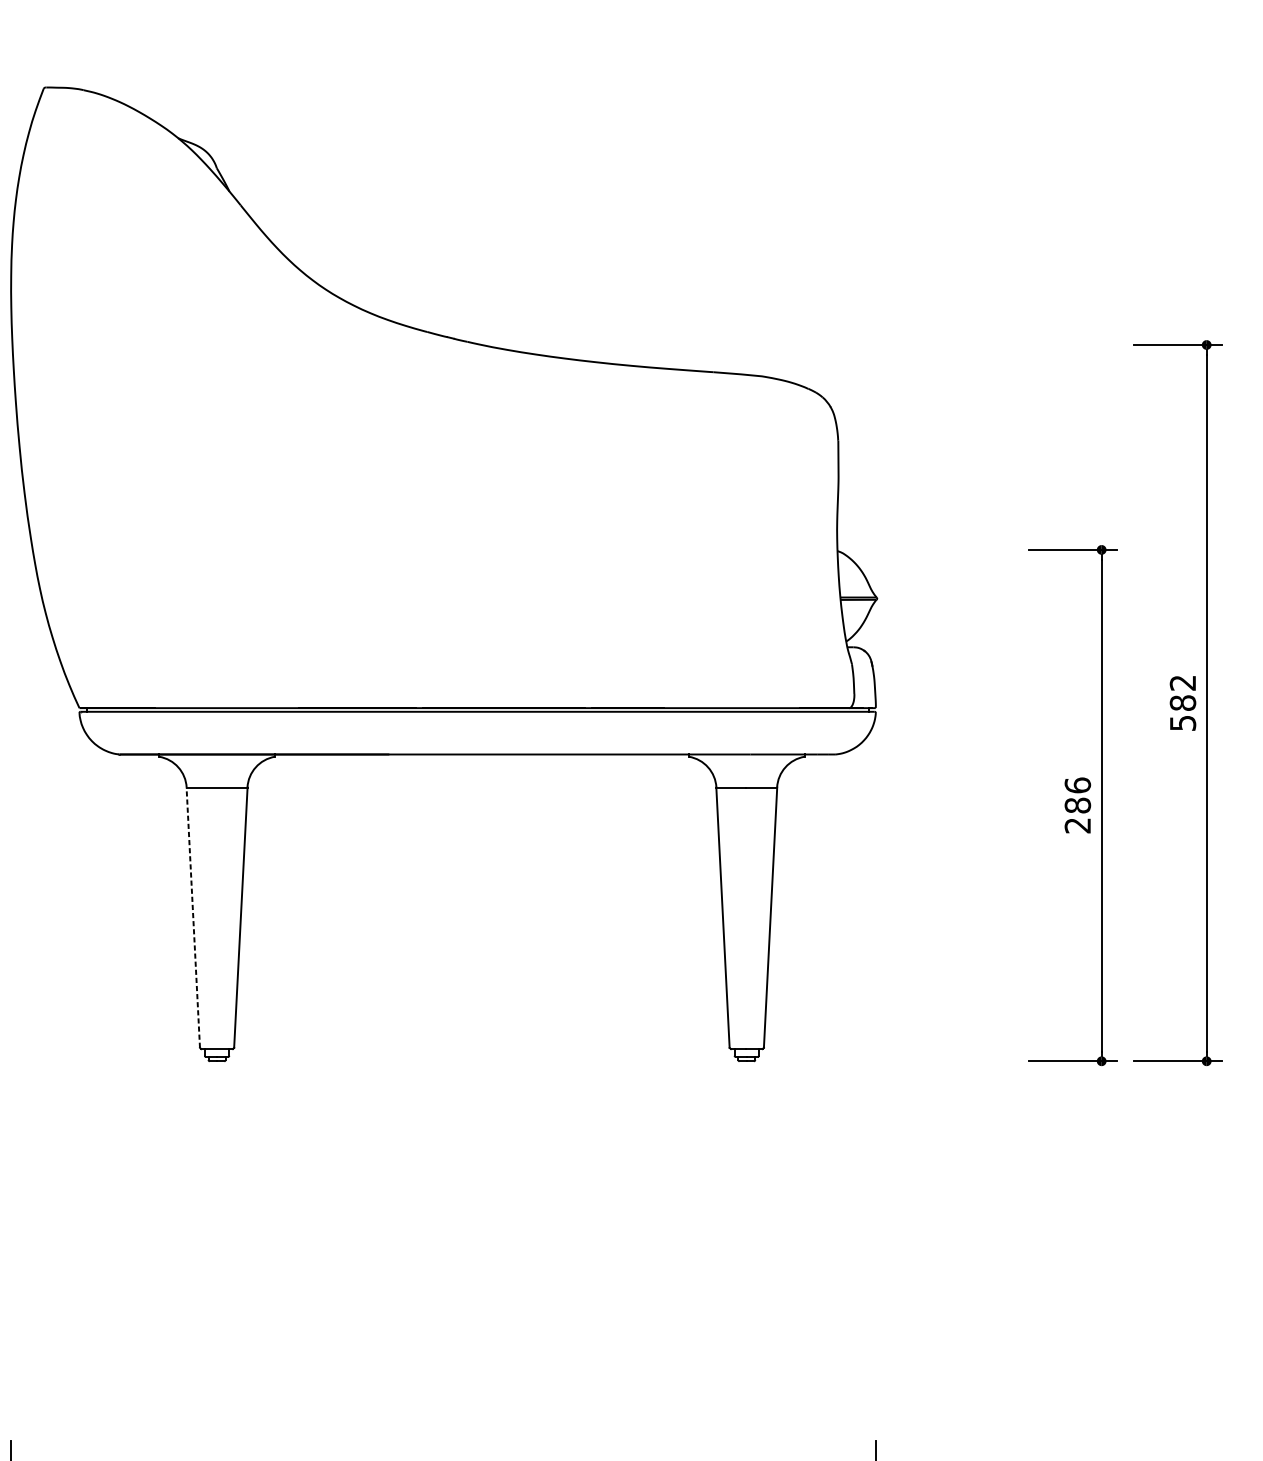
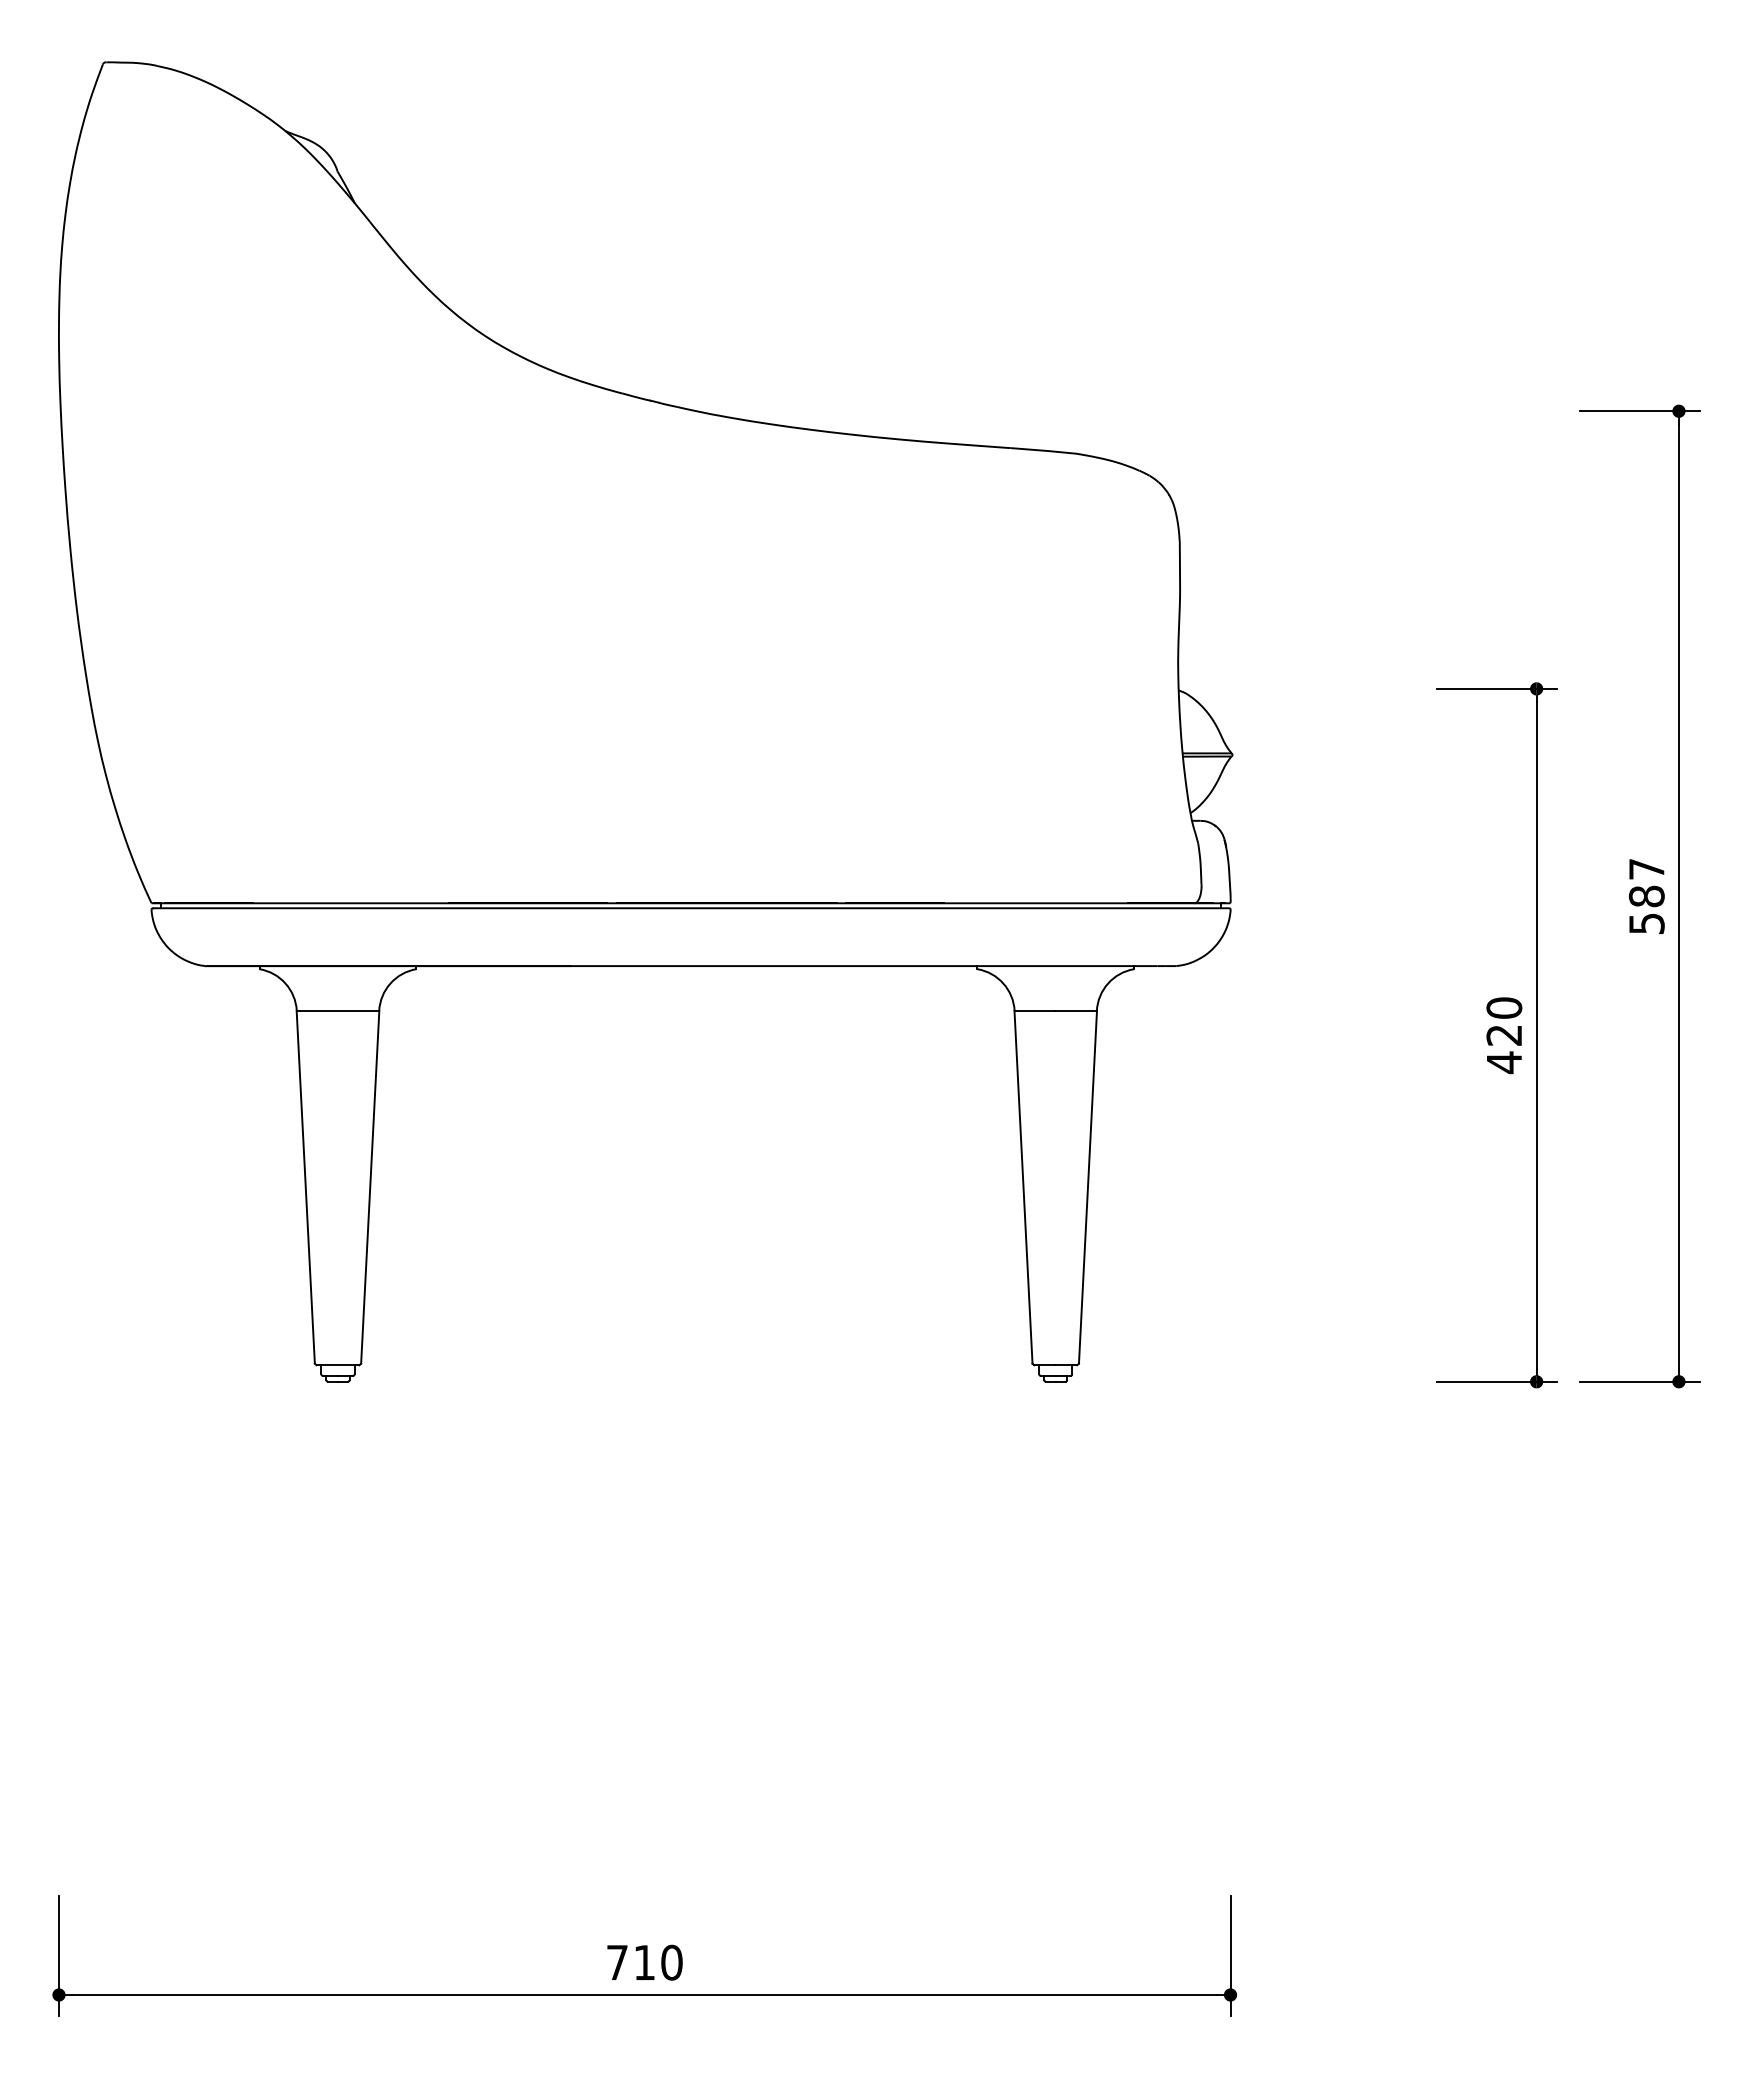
text: (1182, 683) -> (1646, 869), 582 -> 587
text: (1077, 805) -> (1504, 1035), 286 -> 420
line: (193, 917) -> (305, 1187), dashed -> solid

